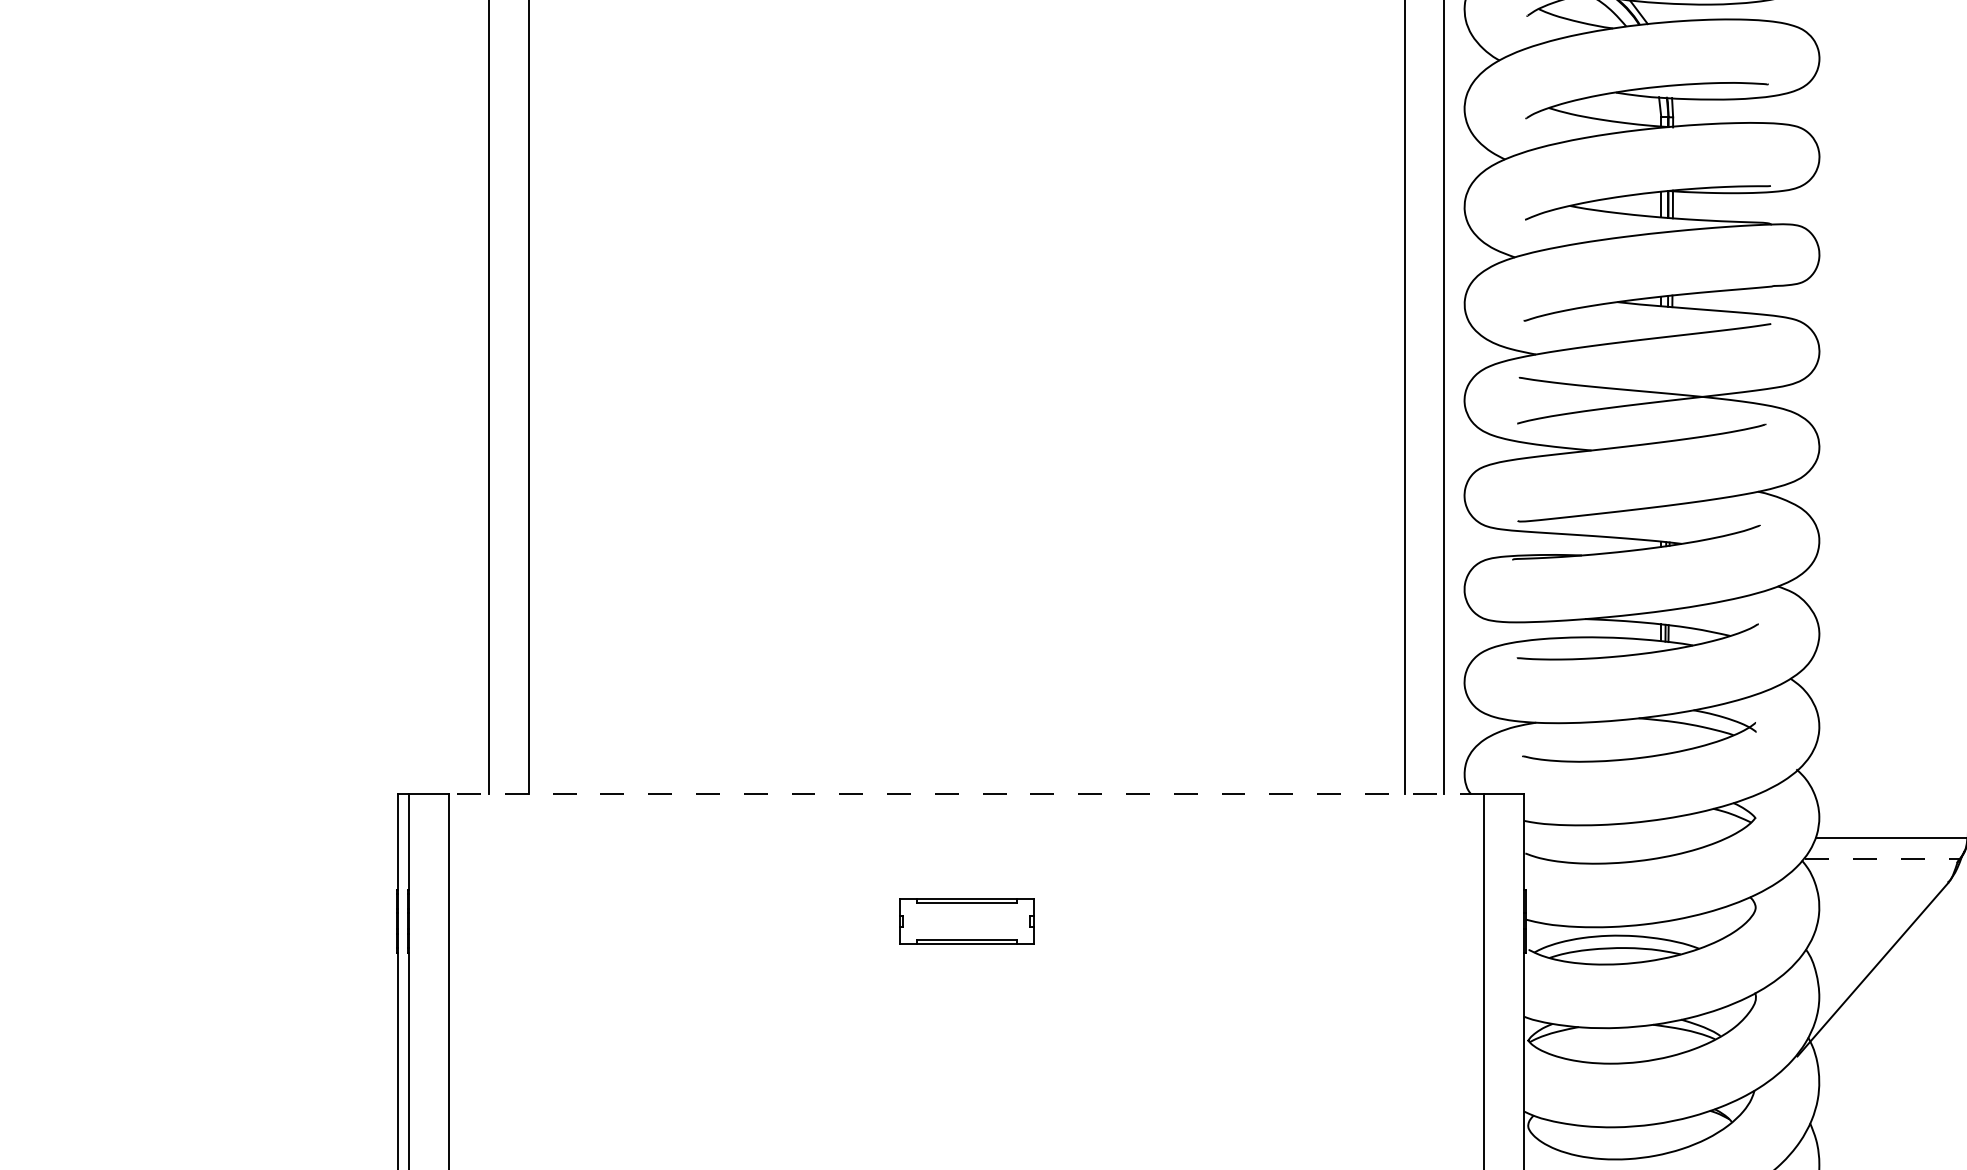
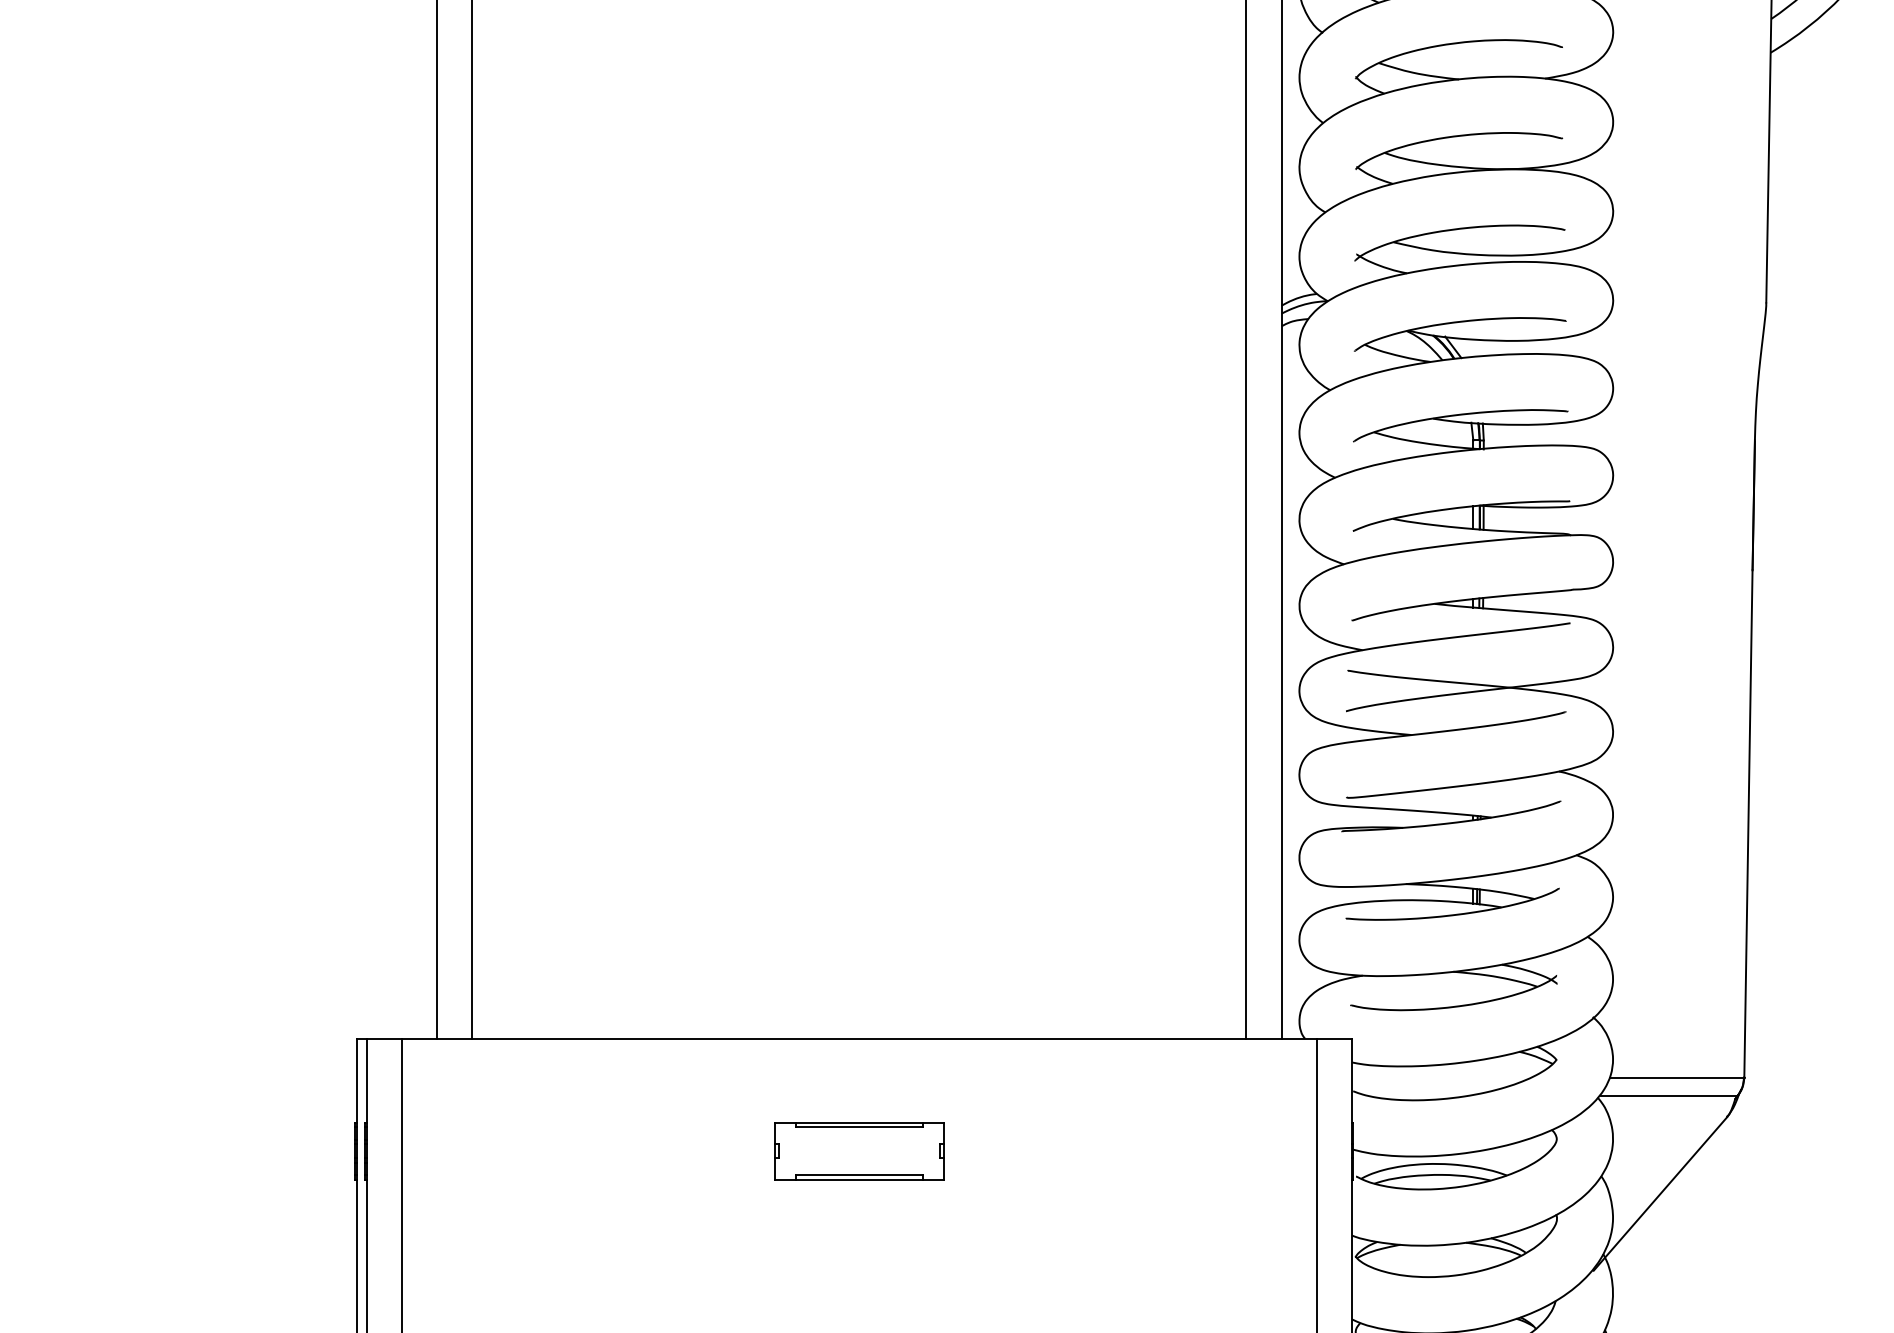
line: (966, 793) -> (859, 1038), dashed -> solid
line: (1883, 858) -> (1669, 1095), dashed -> solid
part: (966, 921) -> (859, 1151), size x1.43

